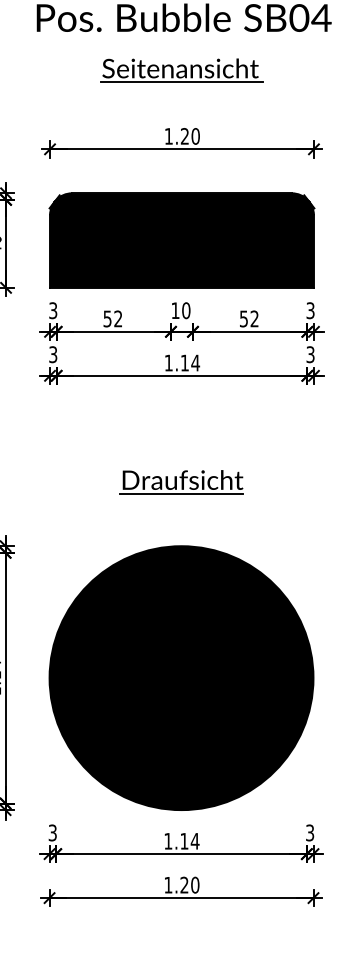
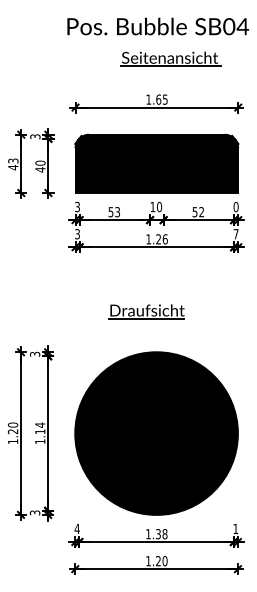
part: (181, 69) -> (170, 58), moved
text: (189, 136) -> (161, 99), 1.20 -> 1.65
text: (309, 311) -> (235, 207), 3 -> 0
text: (118, 319) -> (117, 212), 52 -> 53
text: (309, 355) -> (235, 234), 3 -> 7
text: (189, 363) -> (161, 239), 1.14 -> 1.26
part: (181, 481) -> (146, 311), moved
text: (51, 832) -> (76, 528), 3 -> 4
text: (309, 832) -> (235, 528), 3 -> 1
text: (189, 841) -> (161, 534), 1.14 -> 1.38

